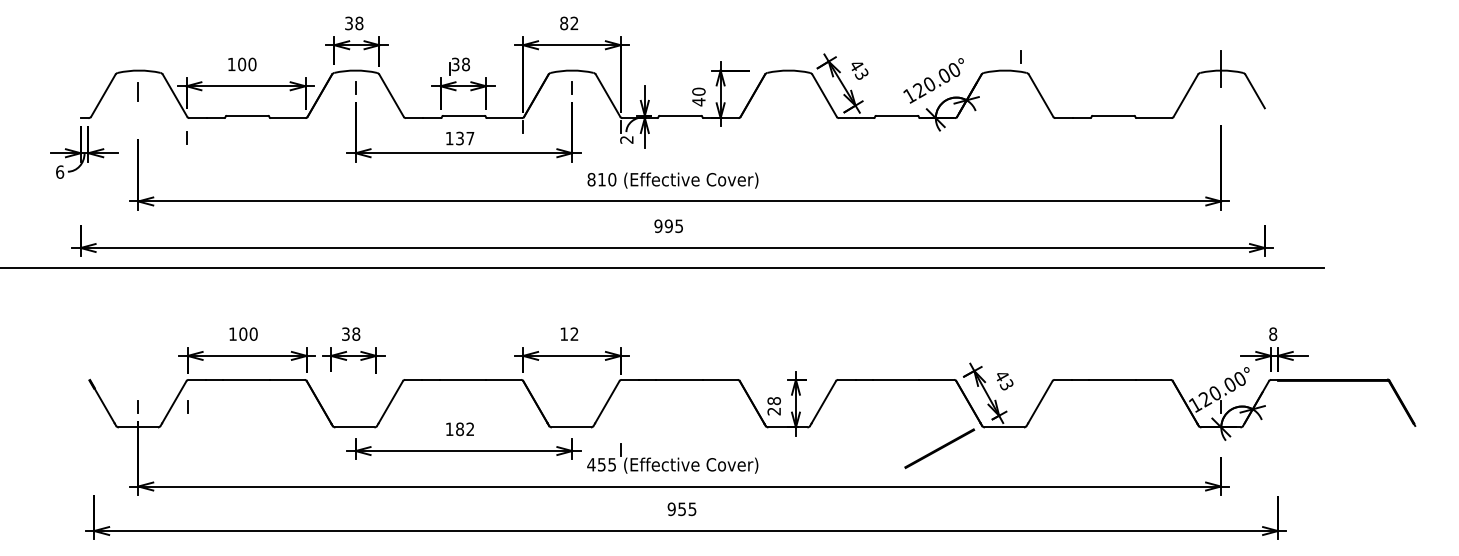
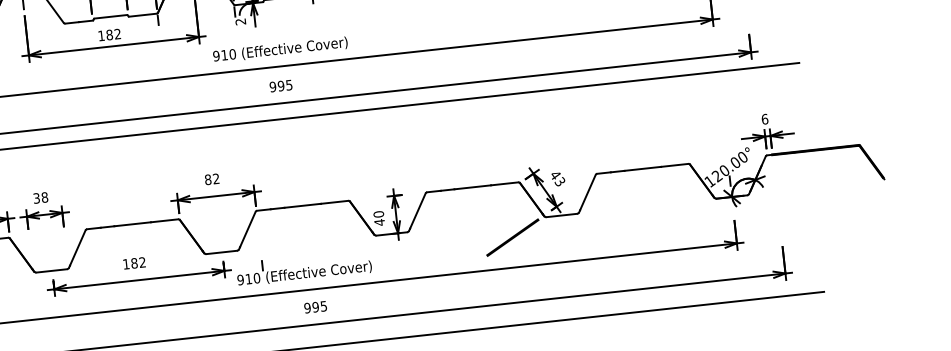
text: (465, 138) -> (113, 34), 137 -> 182
text: (591, 179) -> (216, 55), 810 -> 910
text: (564, 333) -> (208, 179), 12 -> 82
text: (1273, 333) -> (765, 118), 8 -> 6
text: (773, 406) -> (378, 218), 28 -> 40
text: (601, 464) -> (248, 278), 455 -> 910
text: (682, 508) -> (315, 306), 955 -> 995

